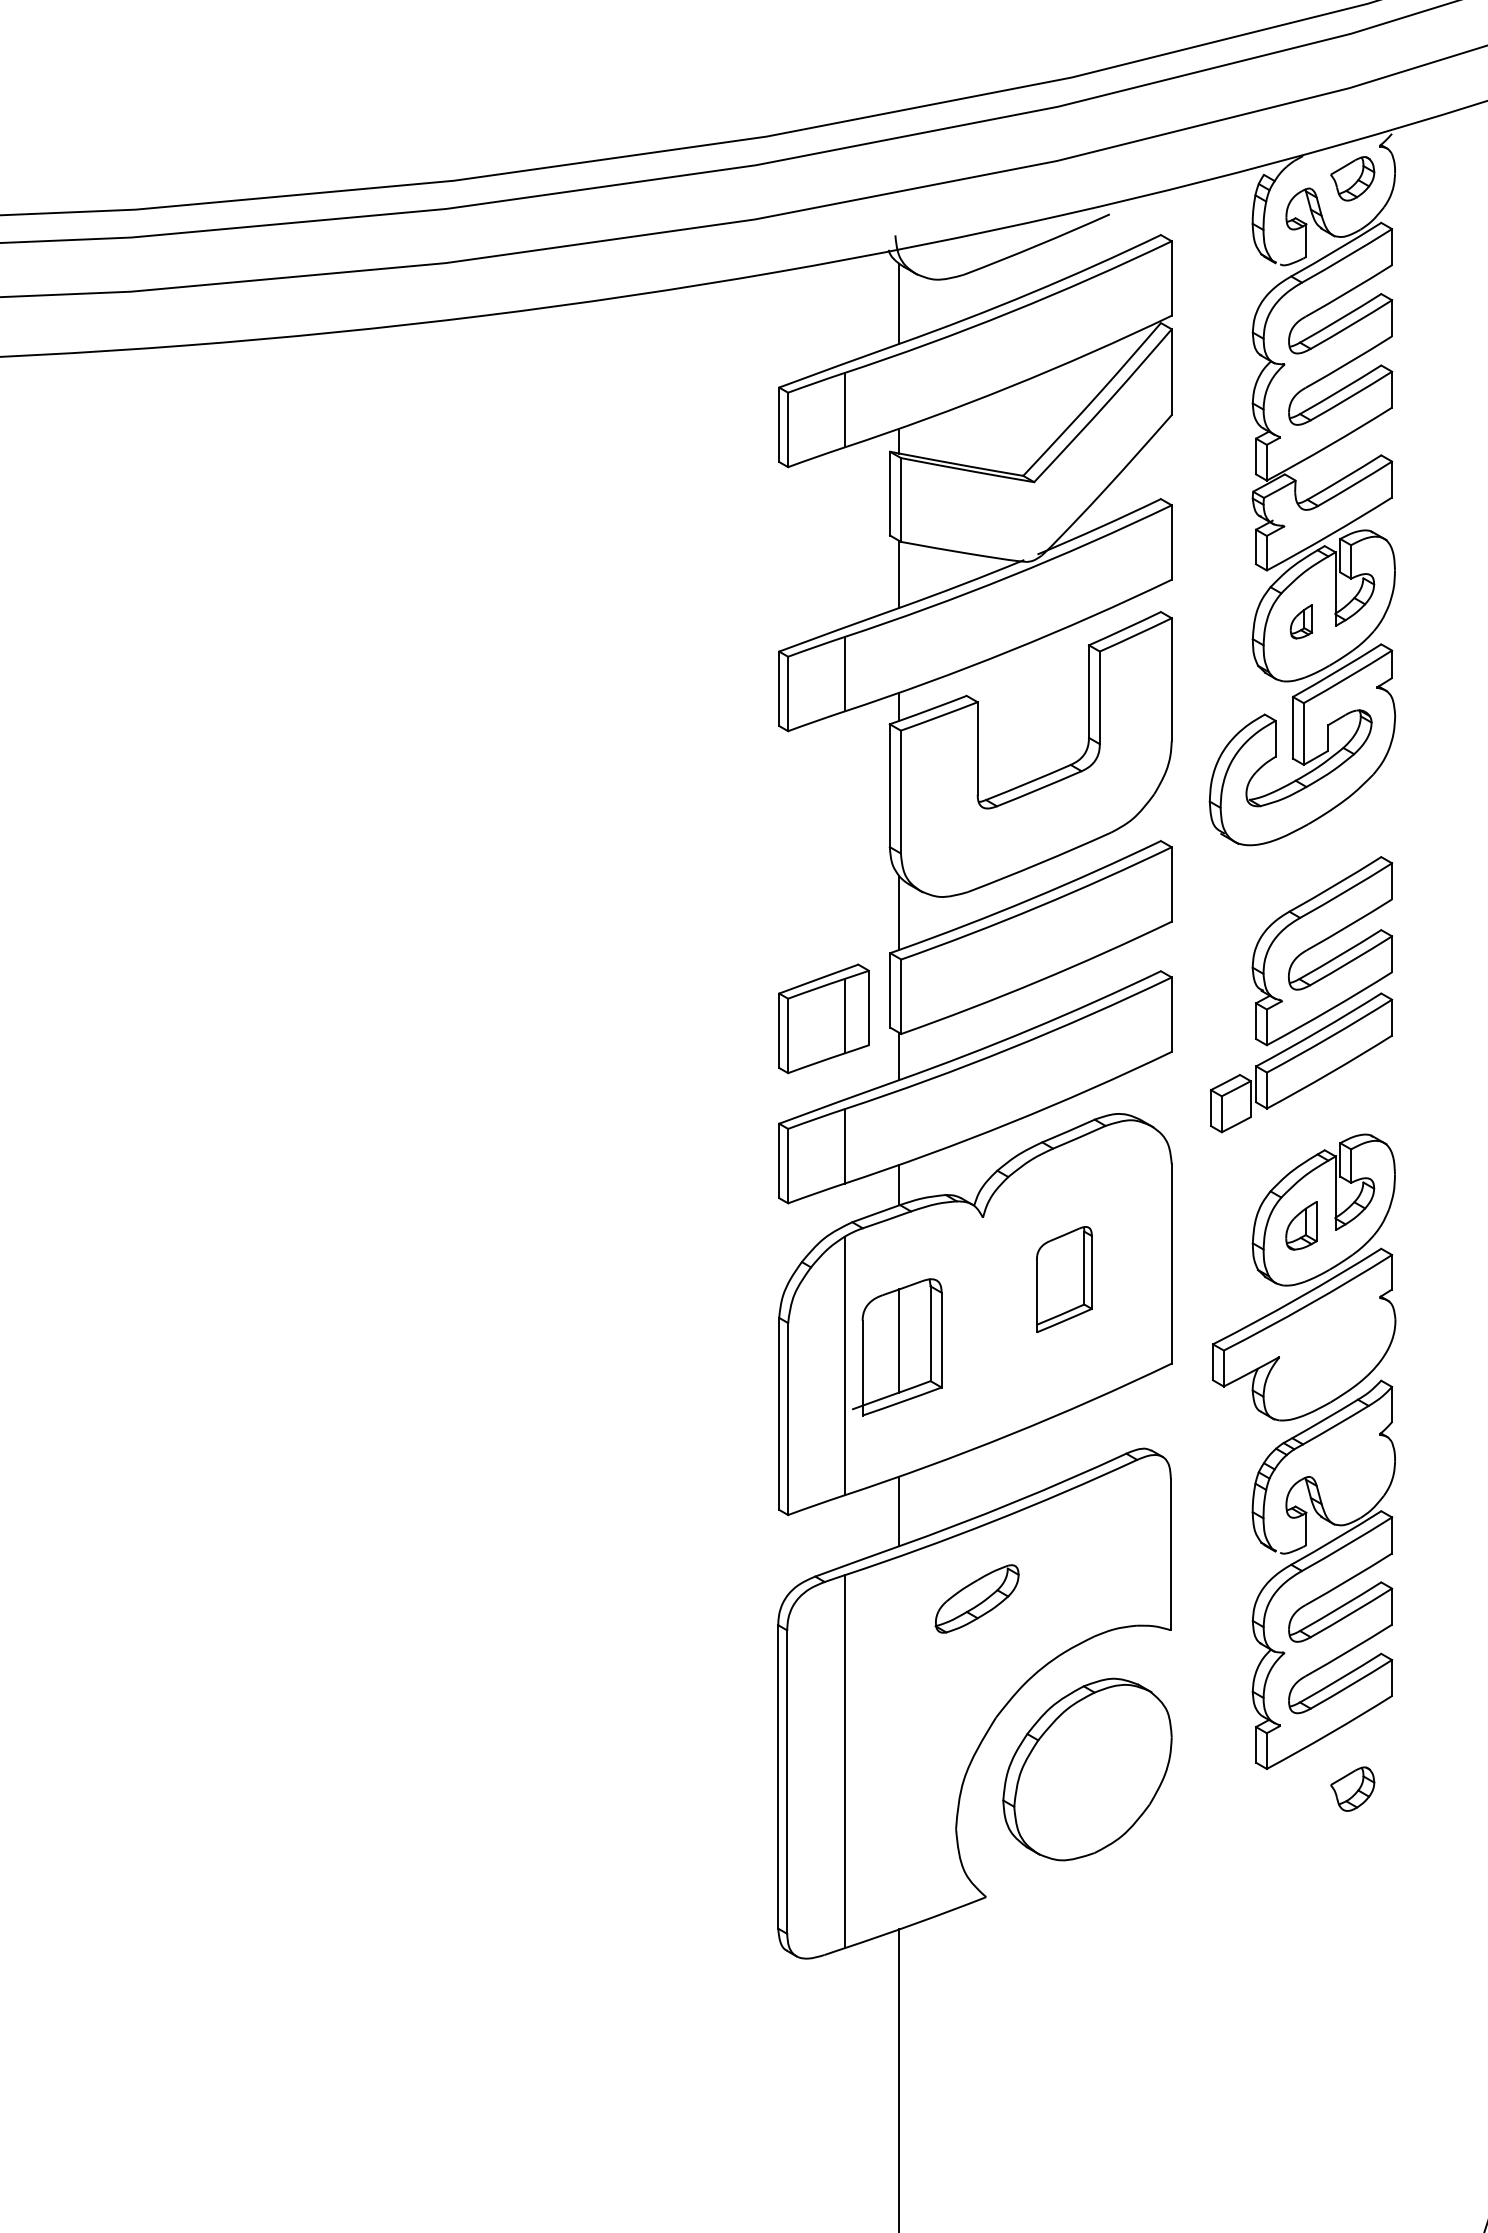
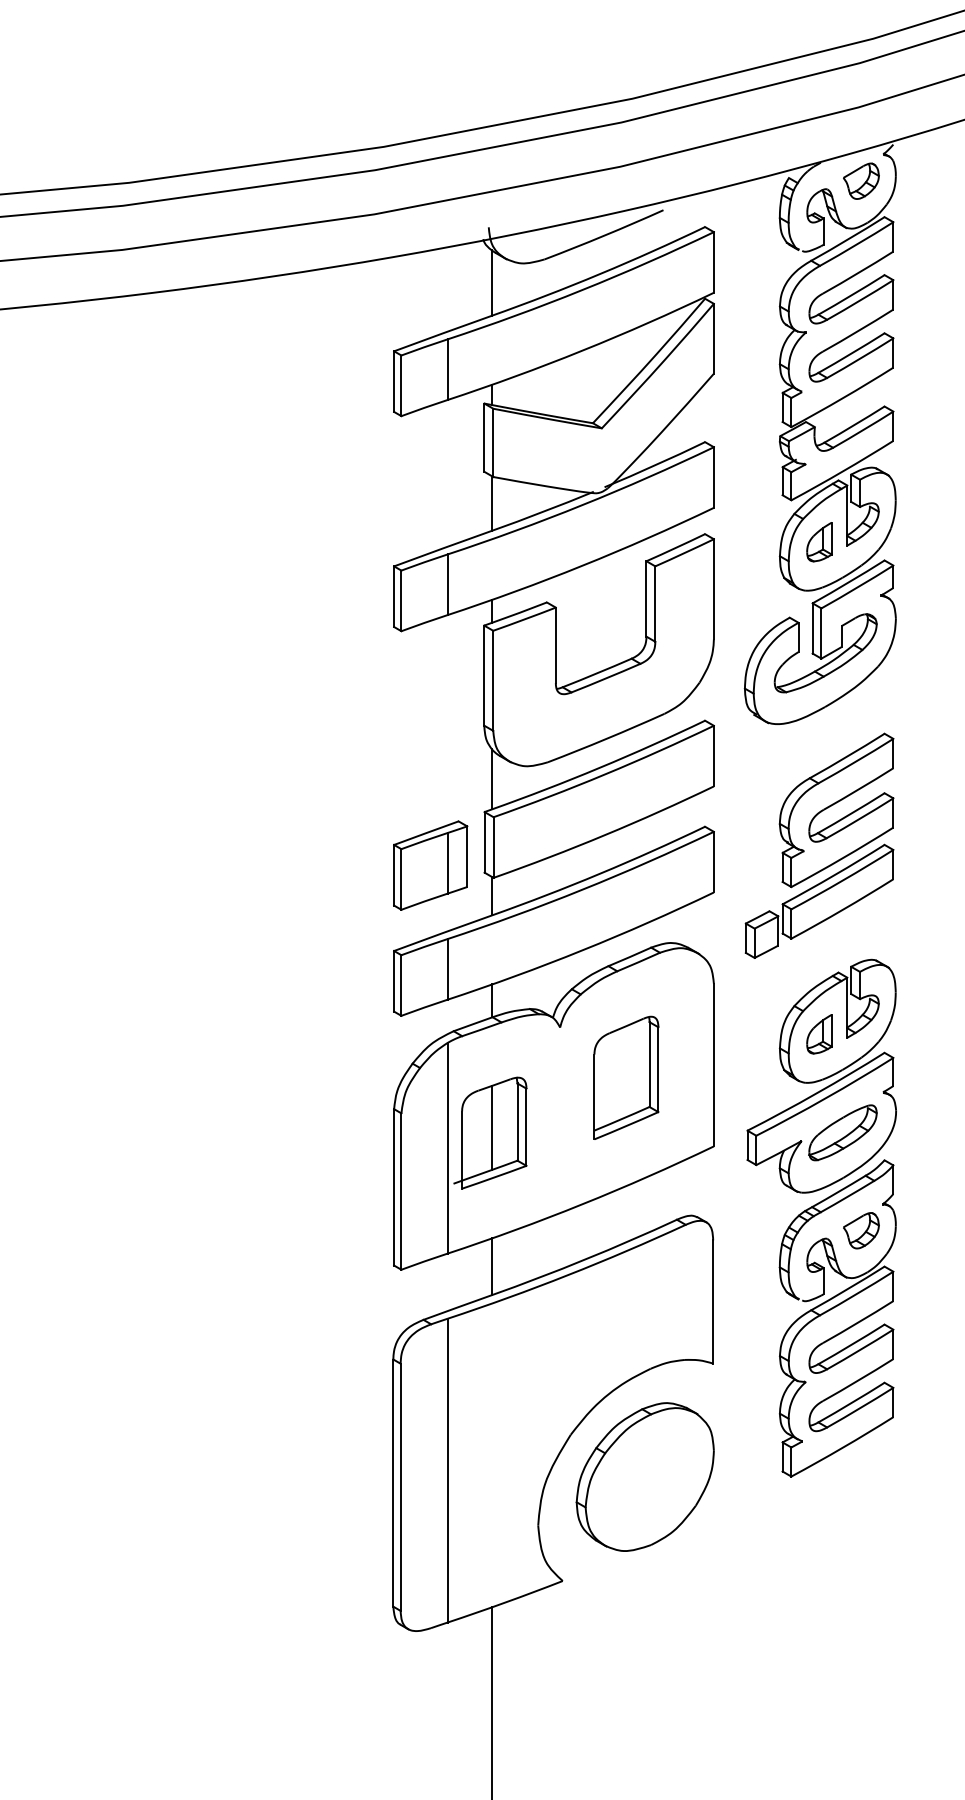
part: (1301, 621) -> (819, 541), size x1.43
part: (1064, 1279) -> (626, 1077), size x1.43
part: (976, 1598) -> (842, 1132), moved
part: (1352, 1788) -> (861, 1230), moved

